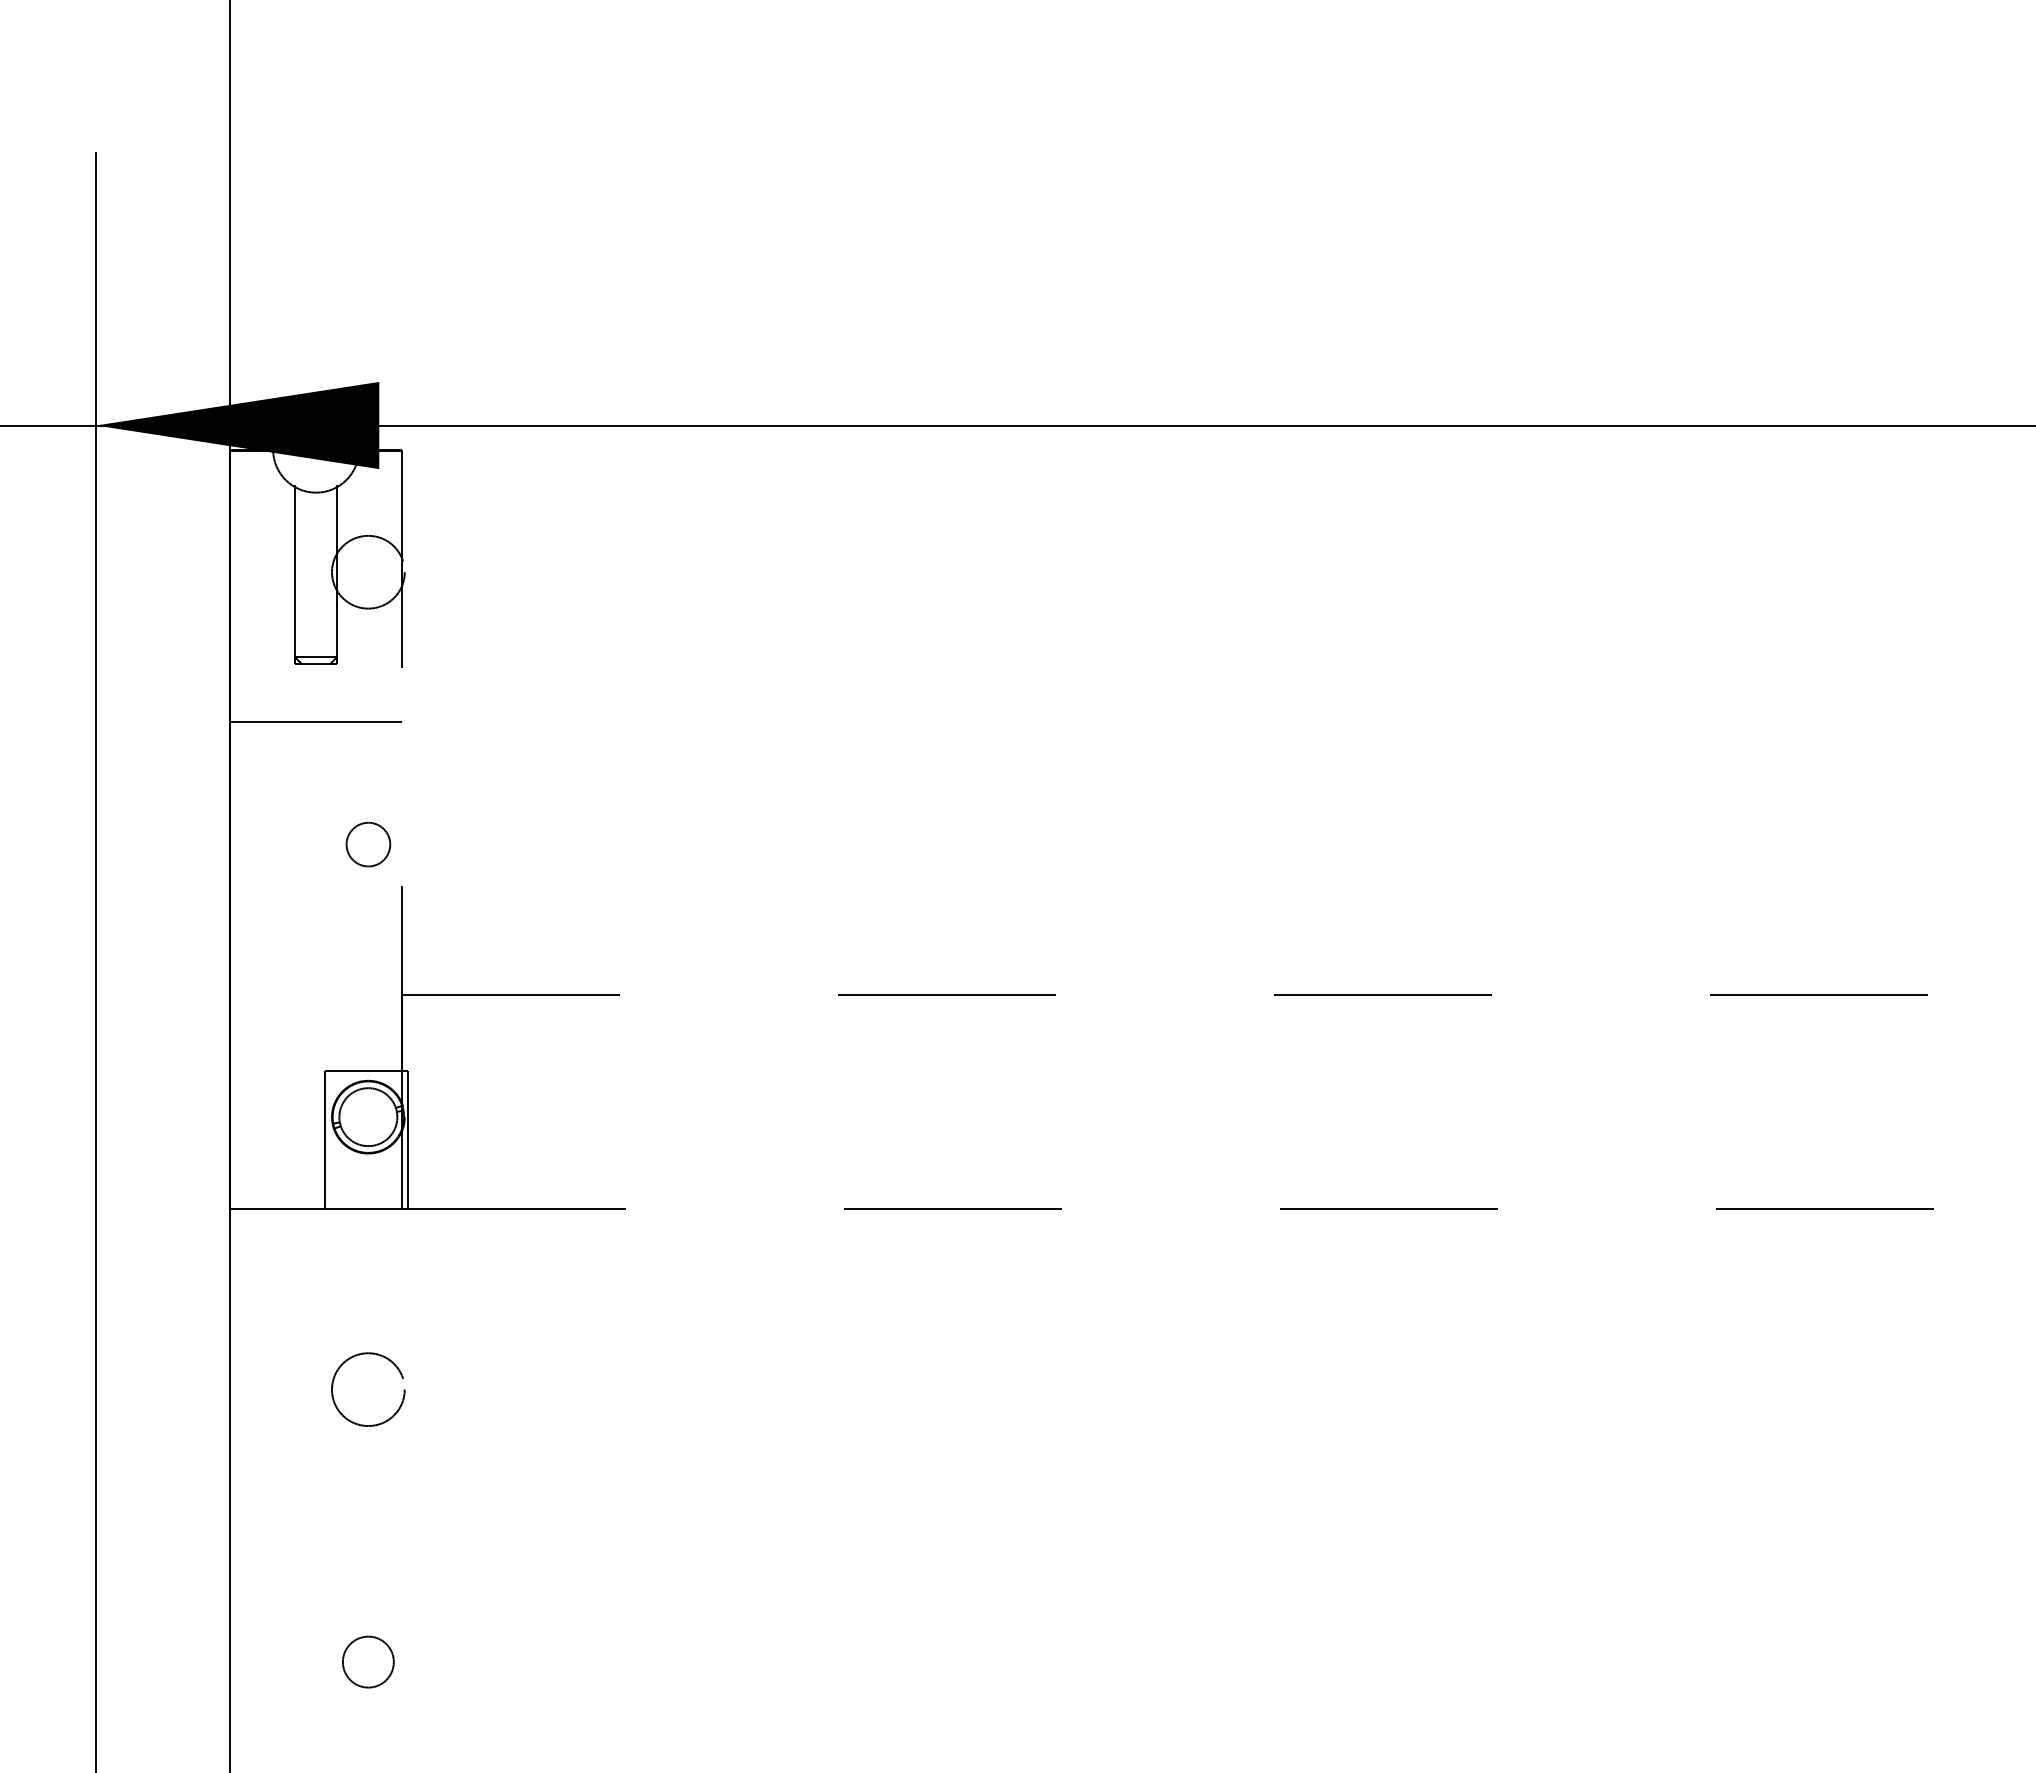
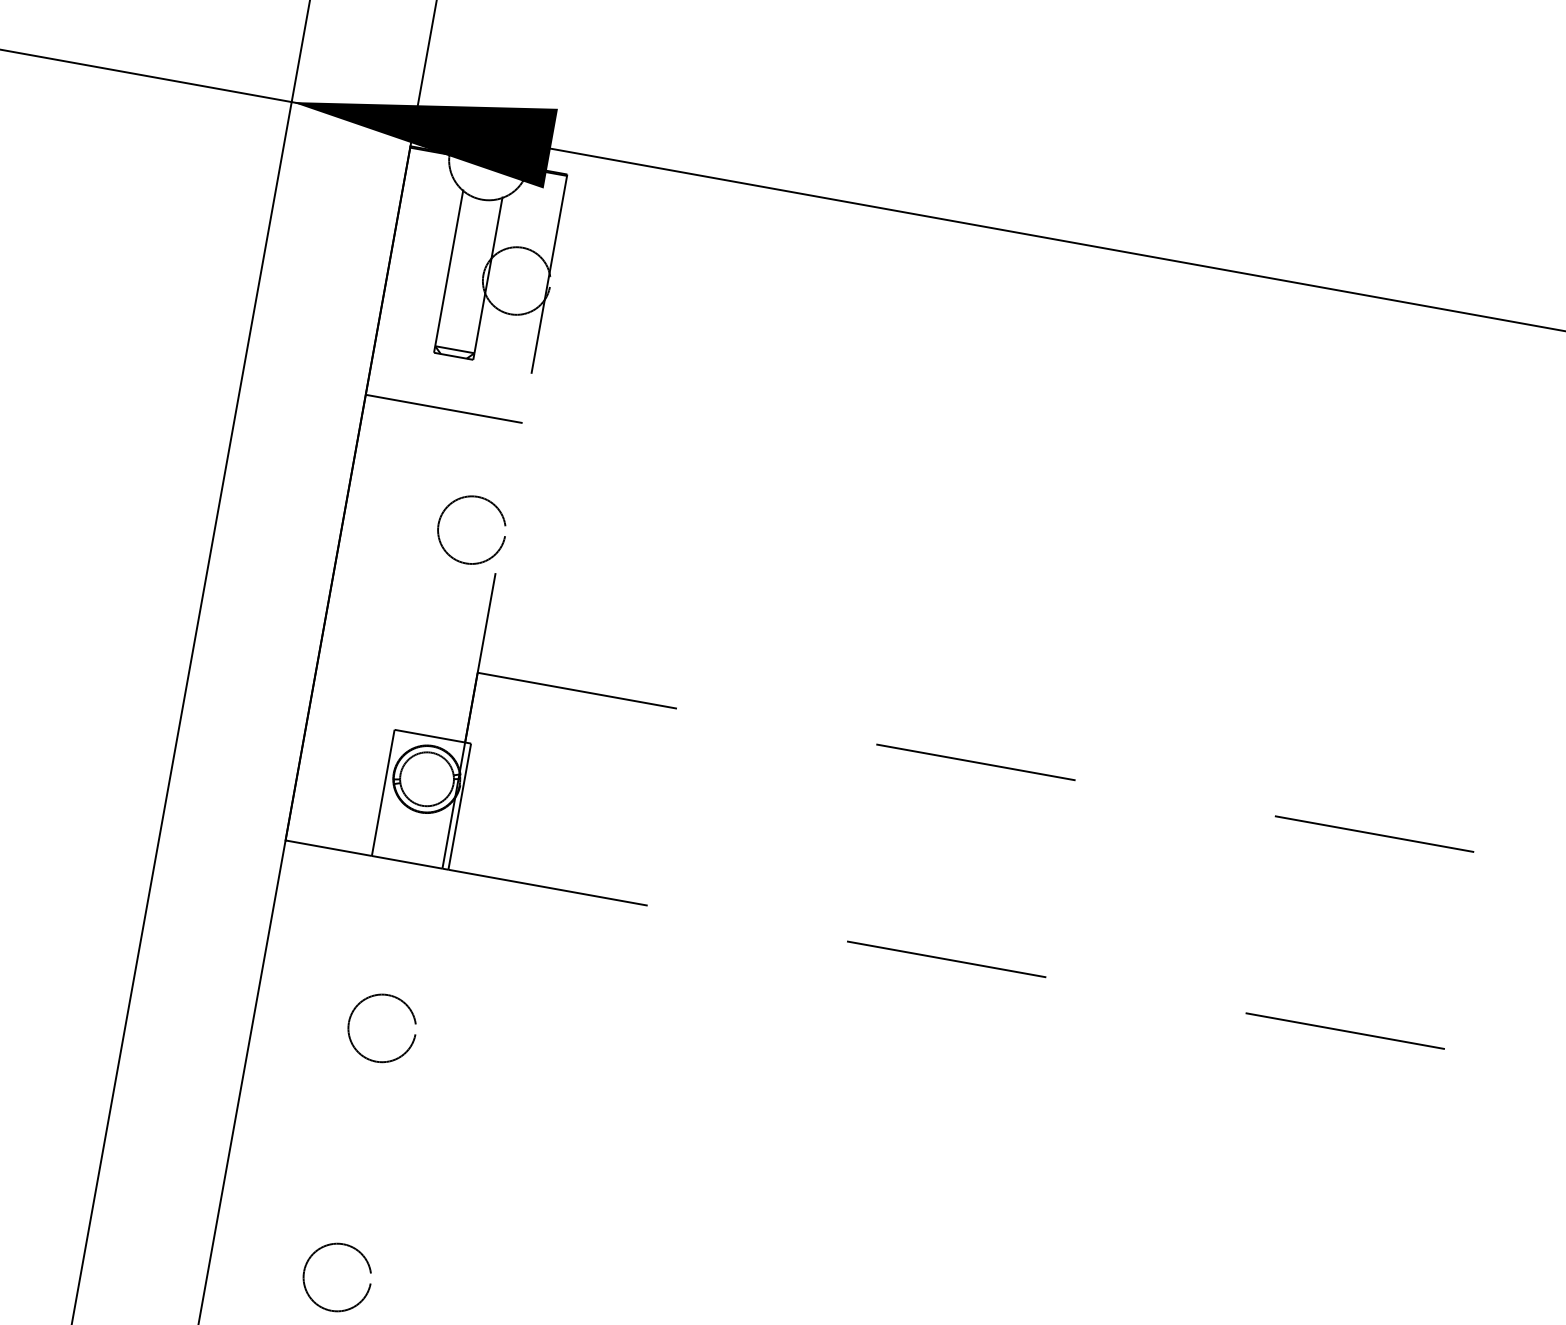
circle: (368, 844) -> (472, 529), size x1.67
circle: (367, 1661) -> (336, 1276), size x1.43

